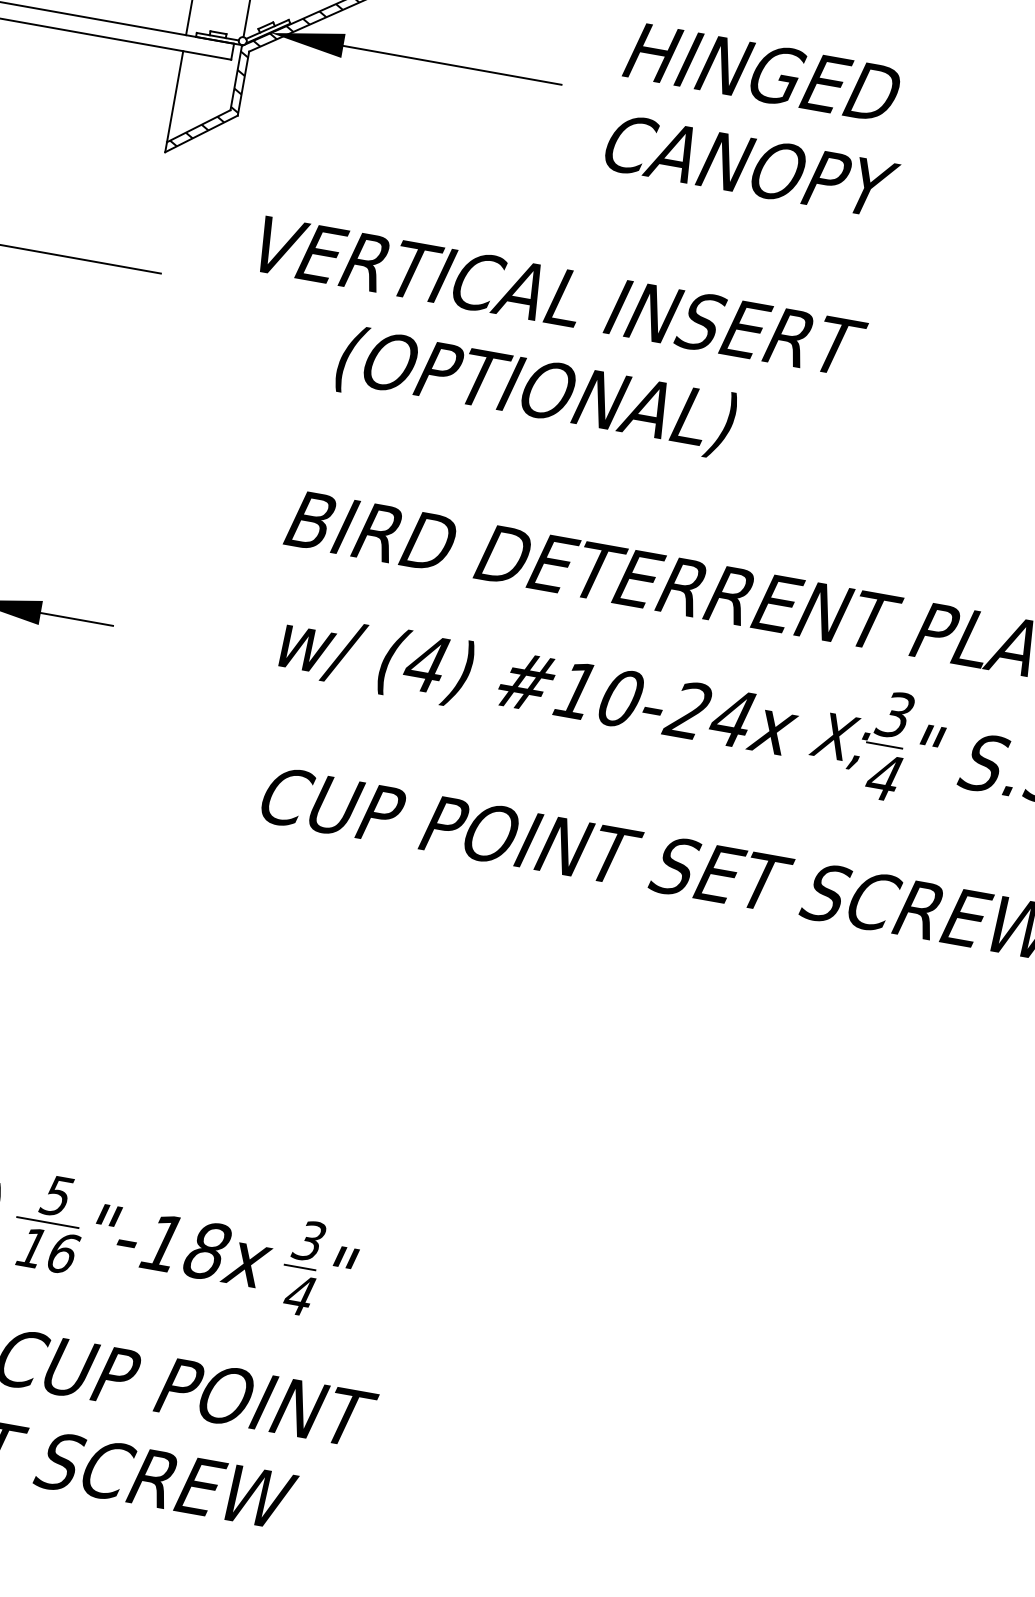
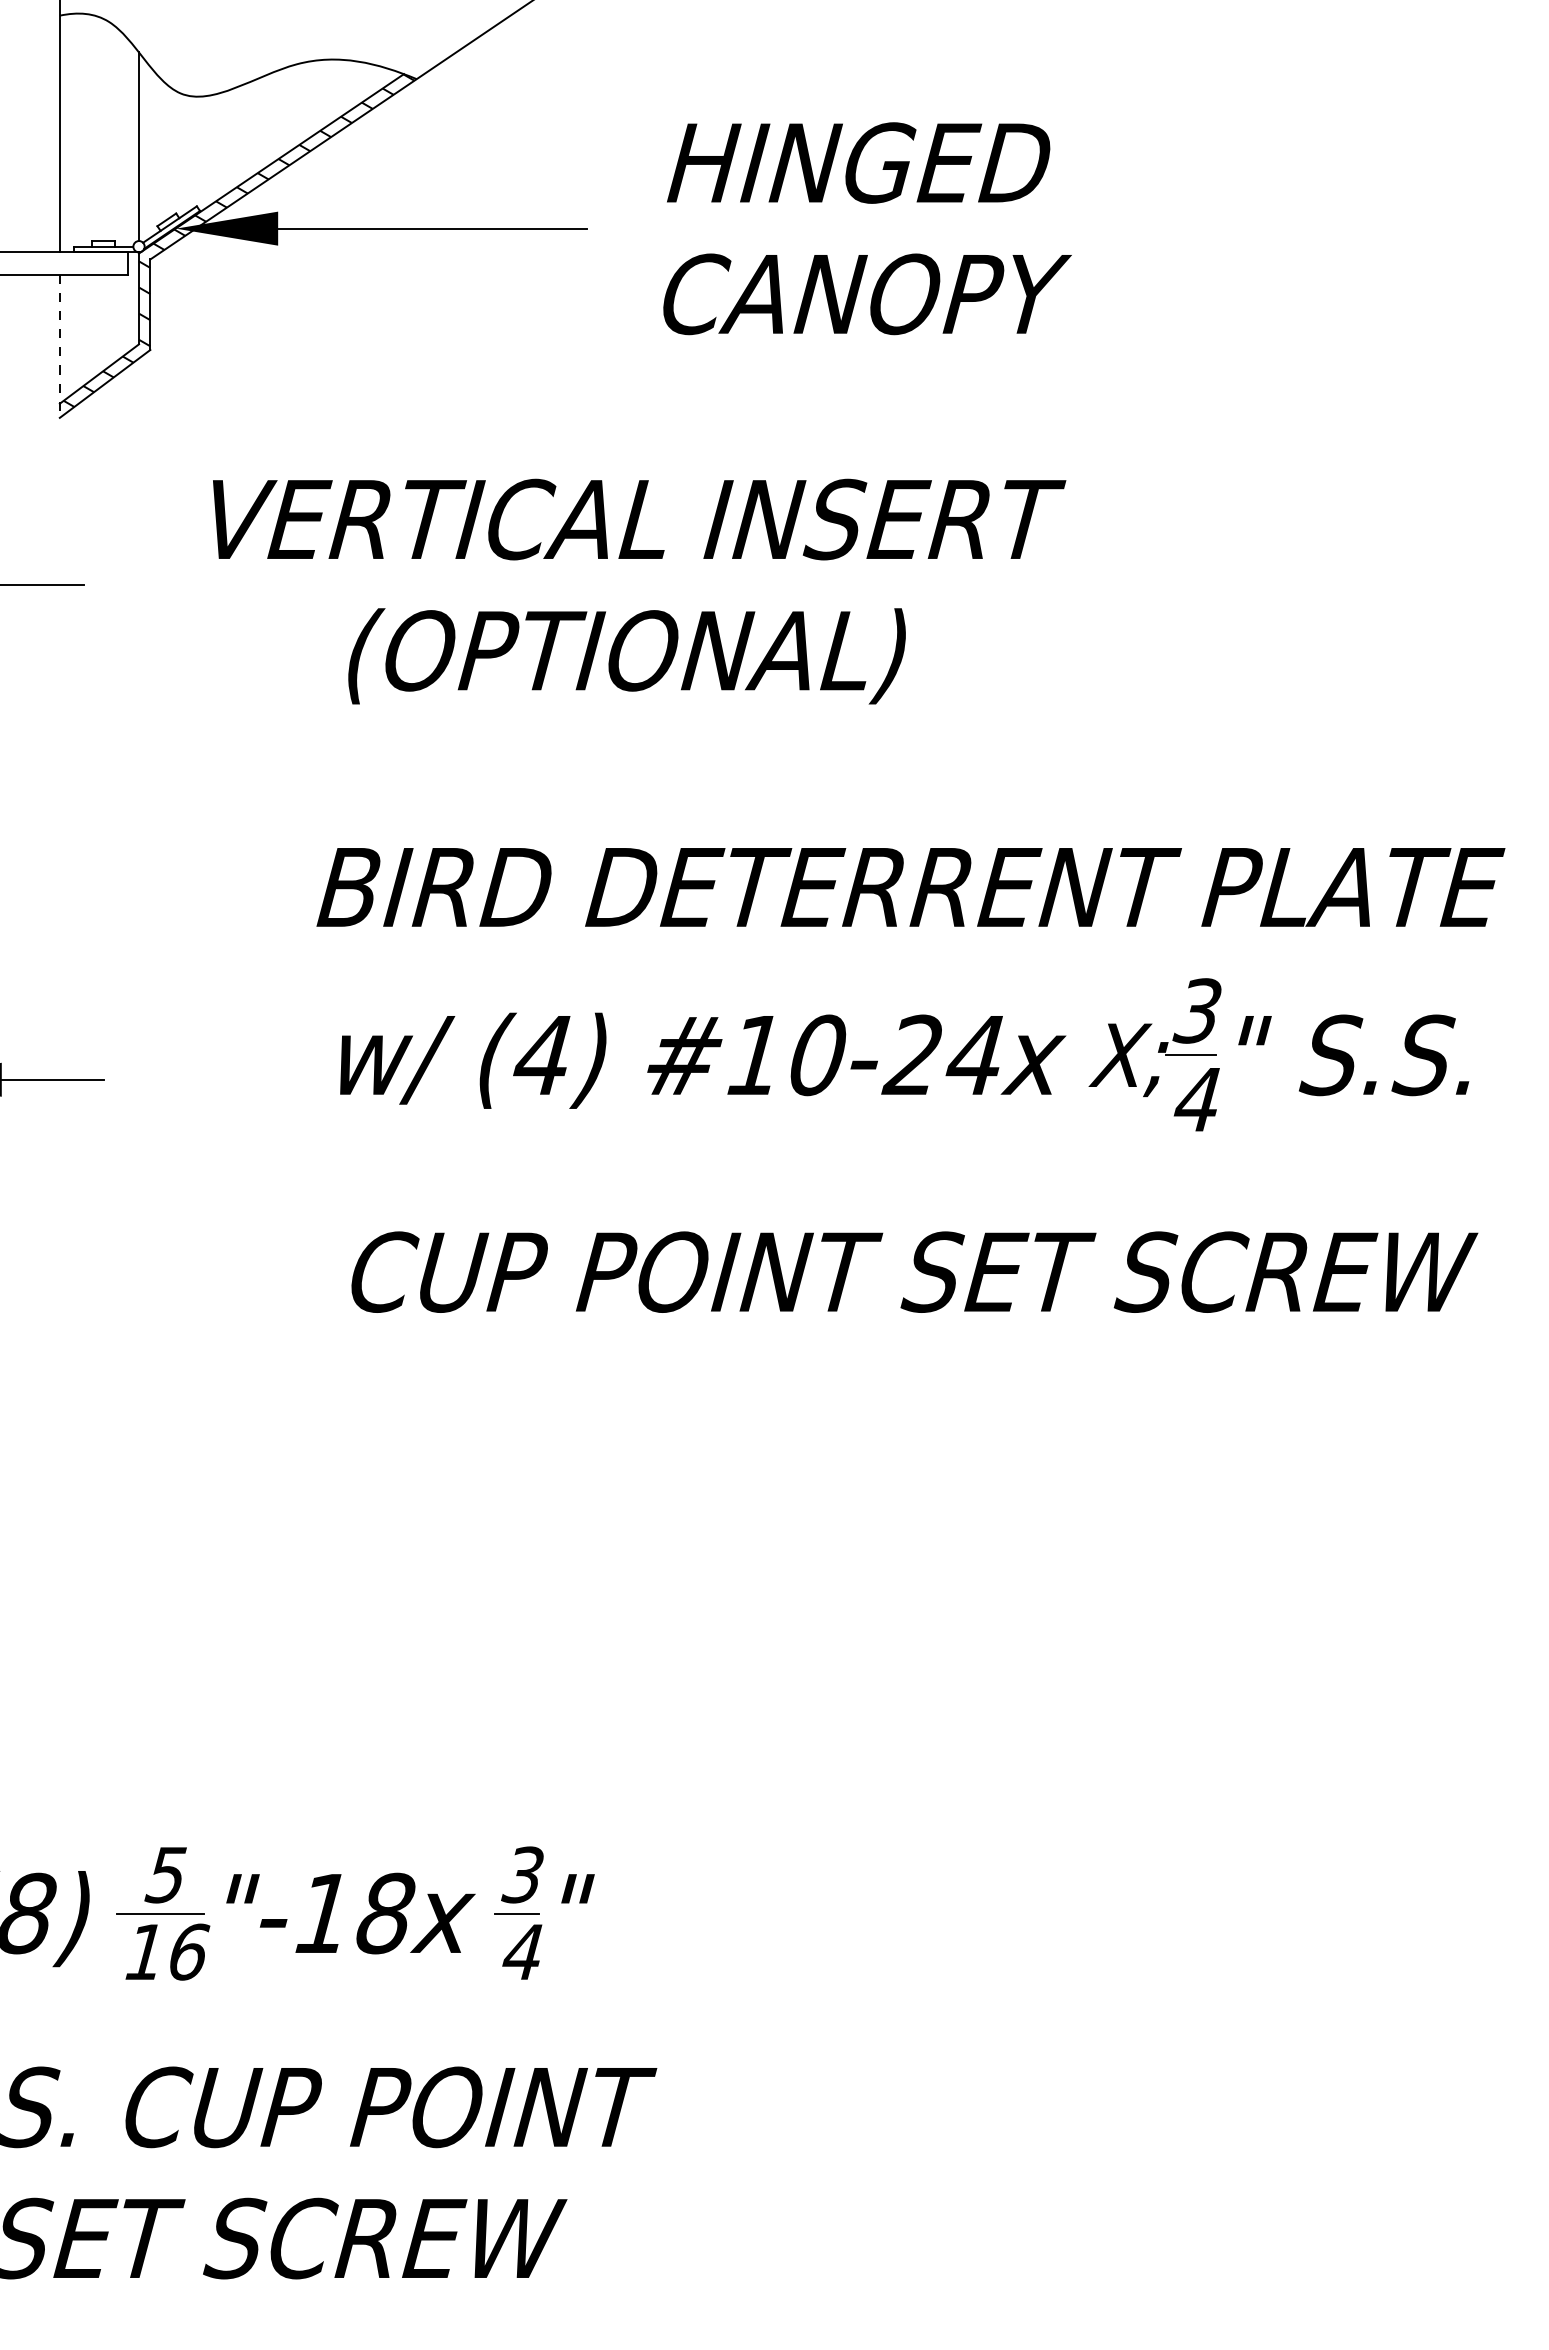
line: (173, 101) -> (59, 346), solid -> dashed

